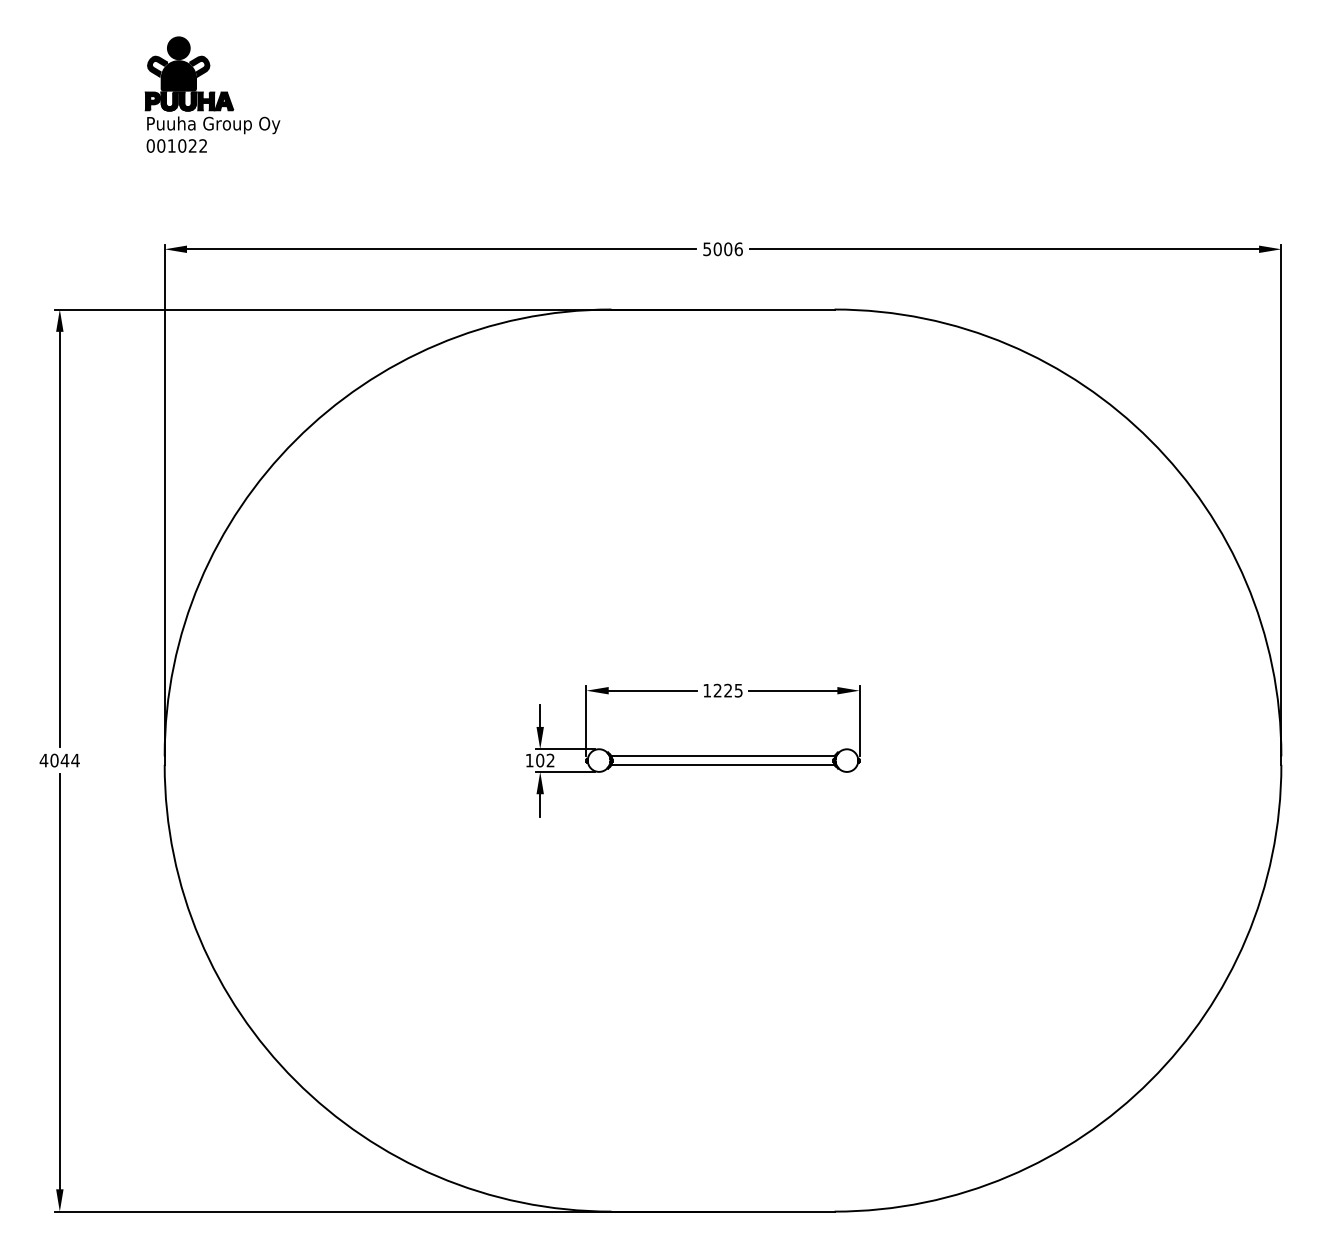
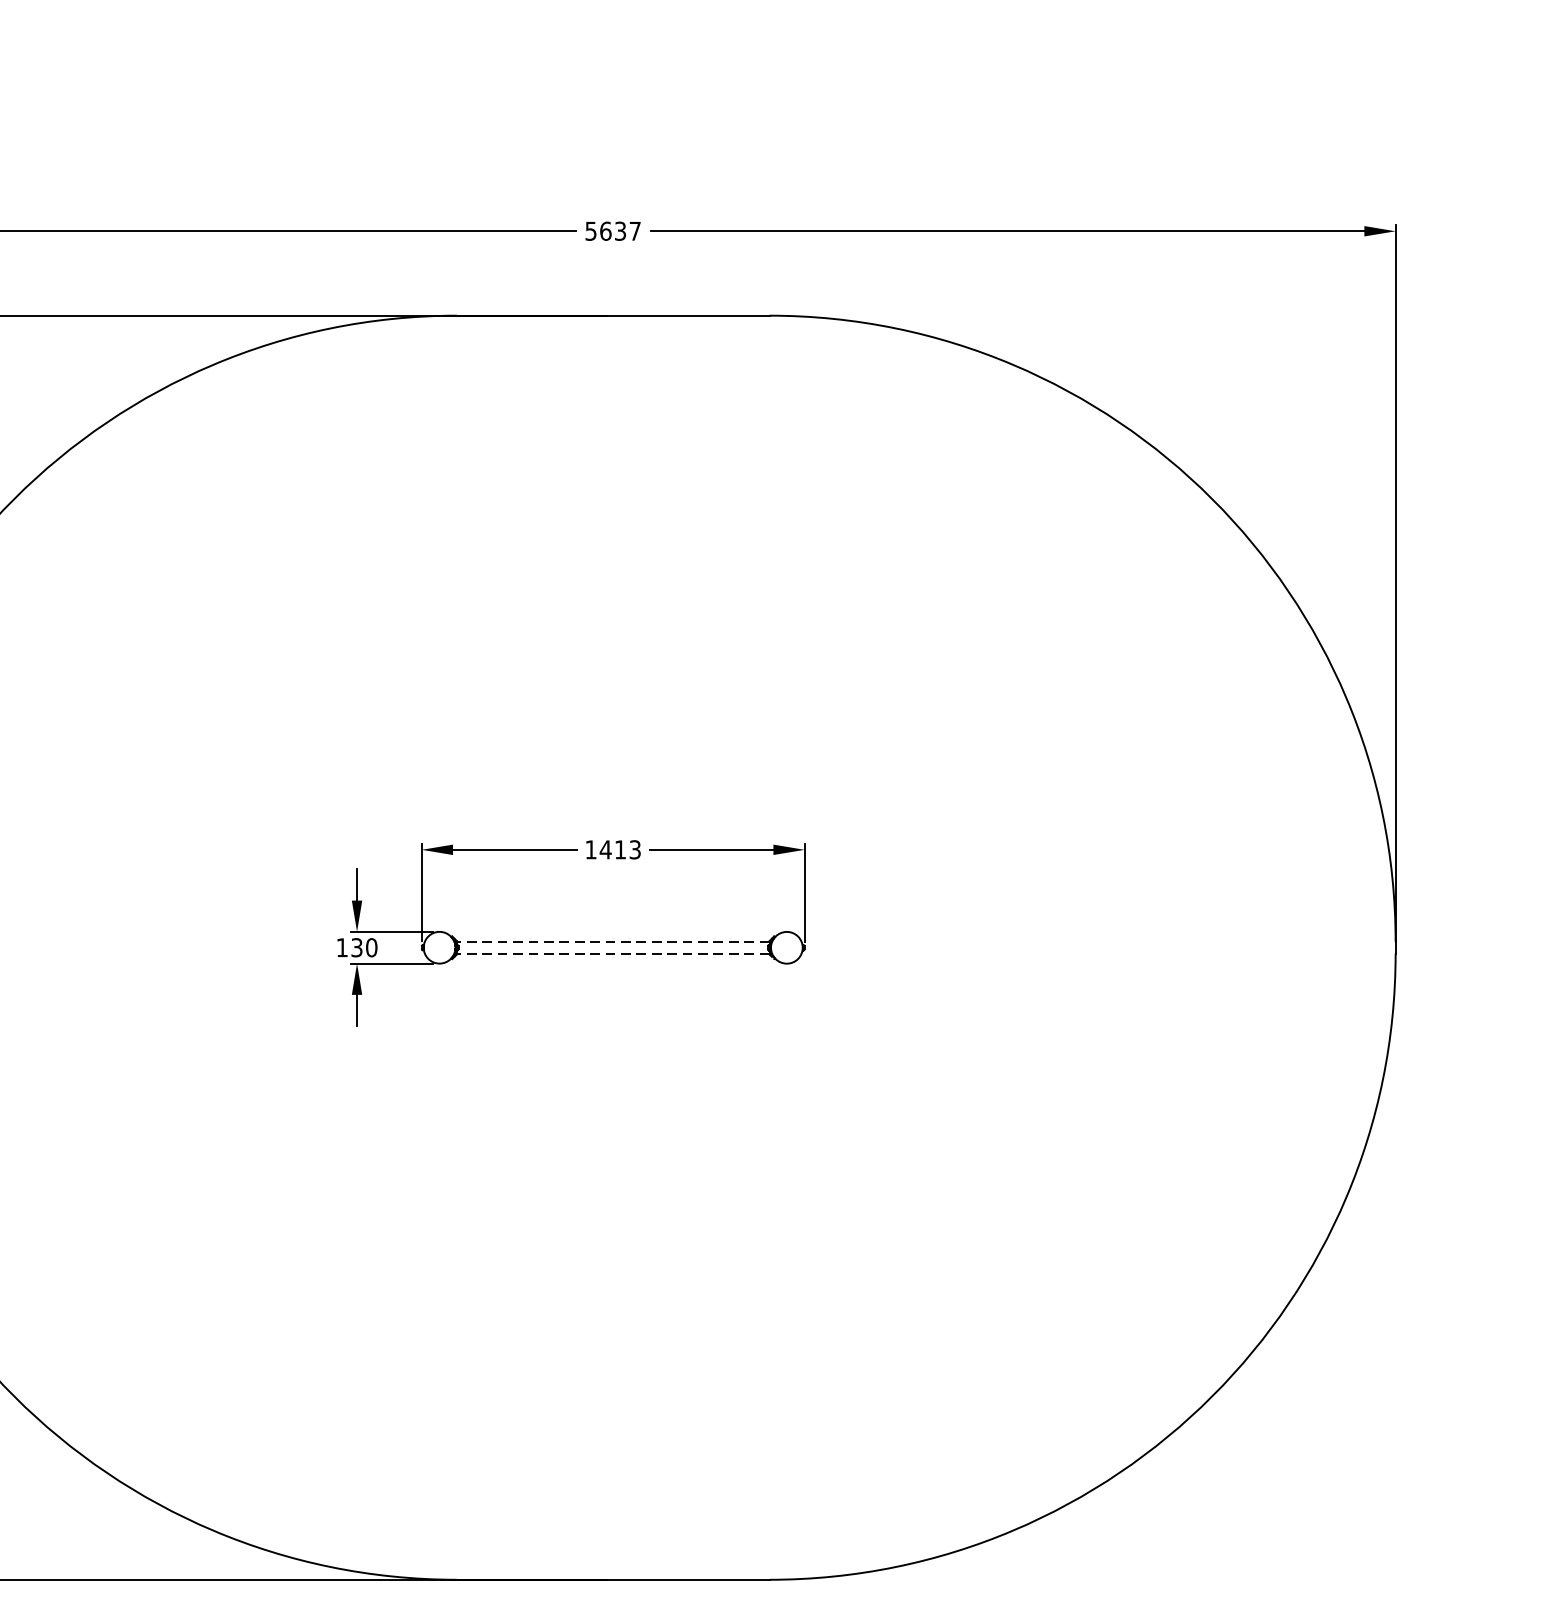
text: (727, 249) -> (619, 231), 5006 -> 5637
text: (727, 690) -> (619, 849), 1225 -> 1413
line: (723, 756) -> (613, 942), solid -> dashed
text: (545, 760) -> (364, 947), 102 -> 130
line: (723, 764) -> (613, 953), solid -> dashed

